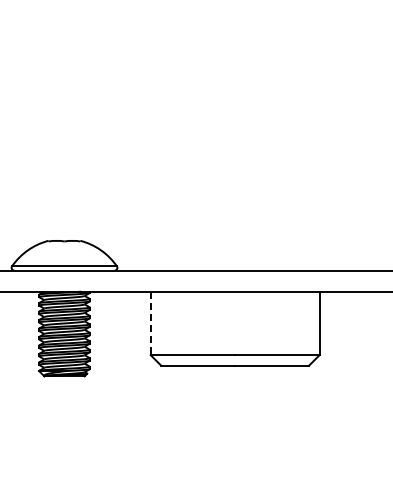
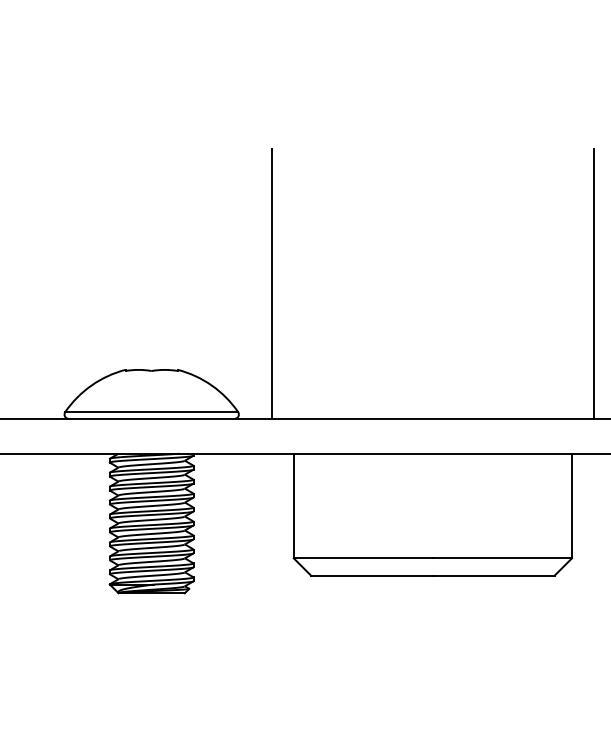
line: (137, 188) -> (271, 283), added
line: (333, 188) -> (594, 283), added
line: (150, 323) -> (293, 506), dashed -> solid

